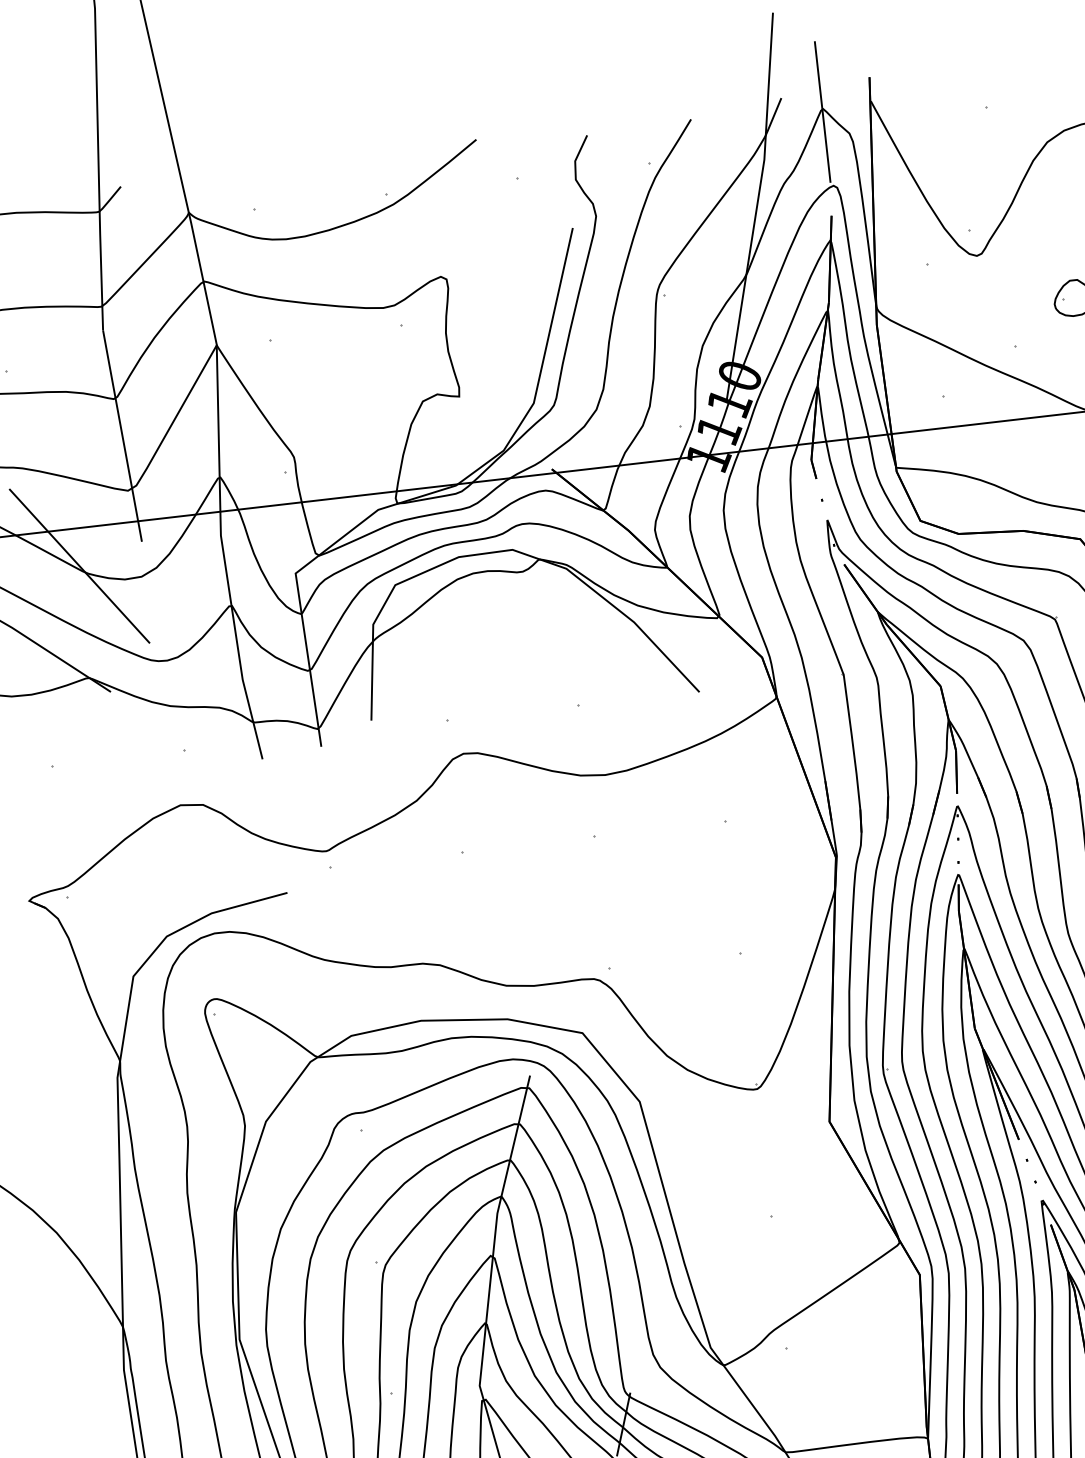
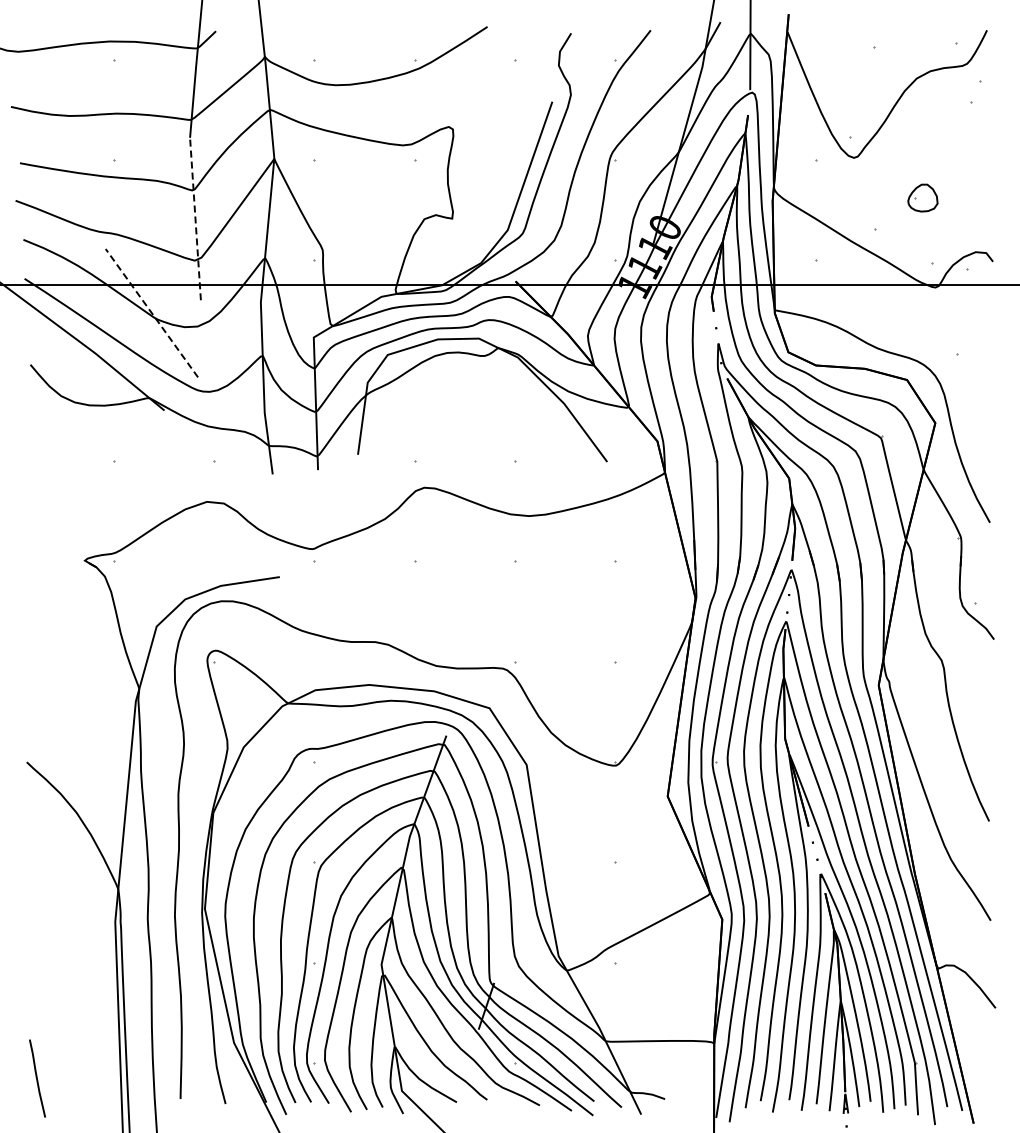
line: (122, 435) -> (195, 218), solid -> dashed
line: (78, 565) -> (151, 312), solid -> dashed

